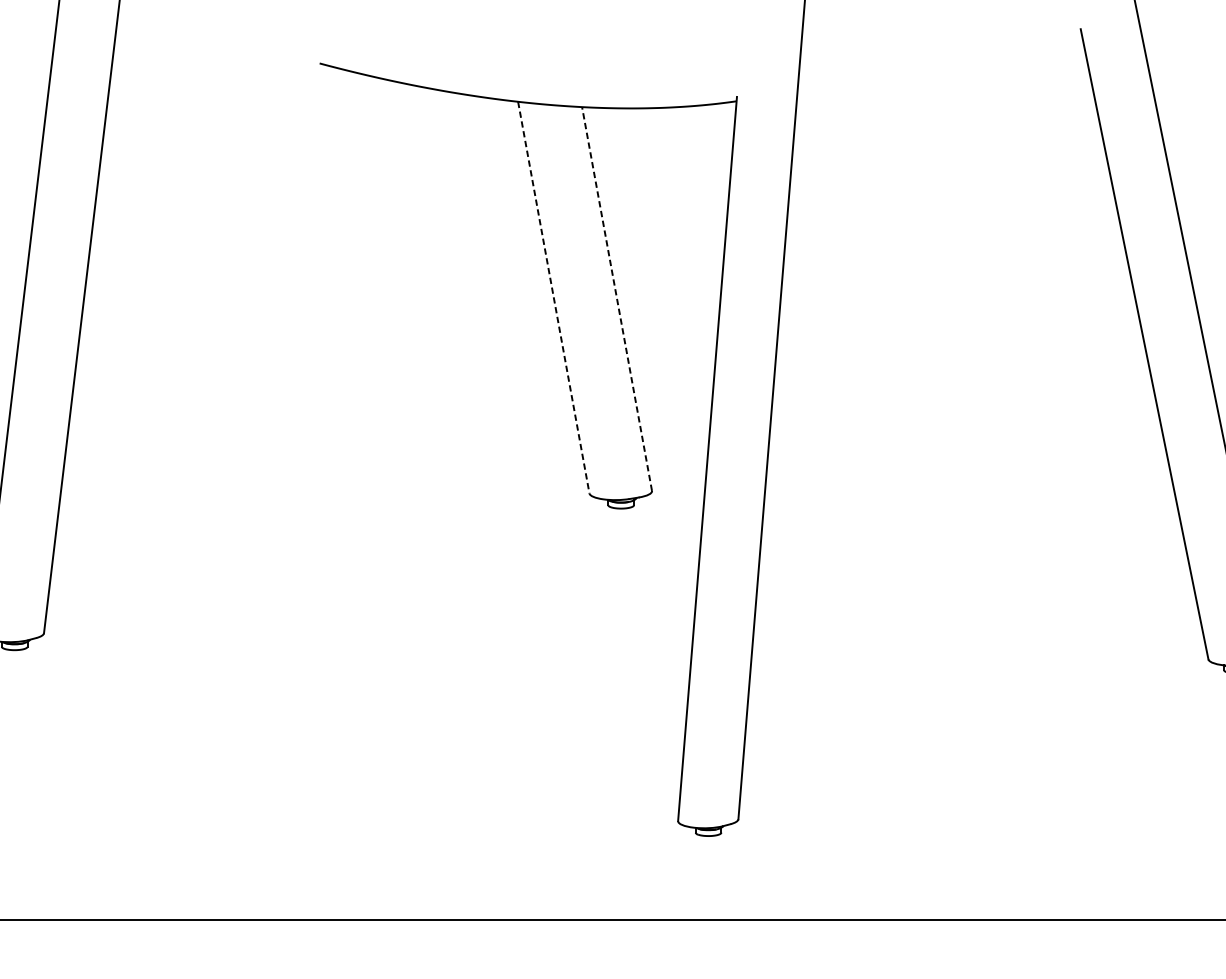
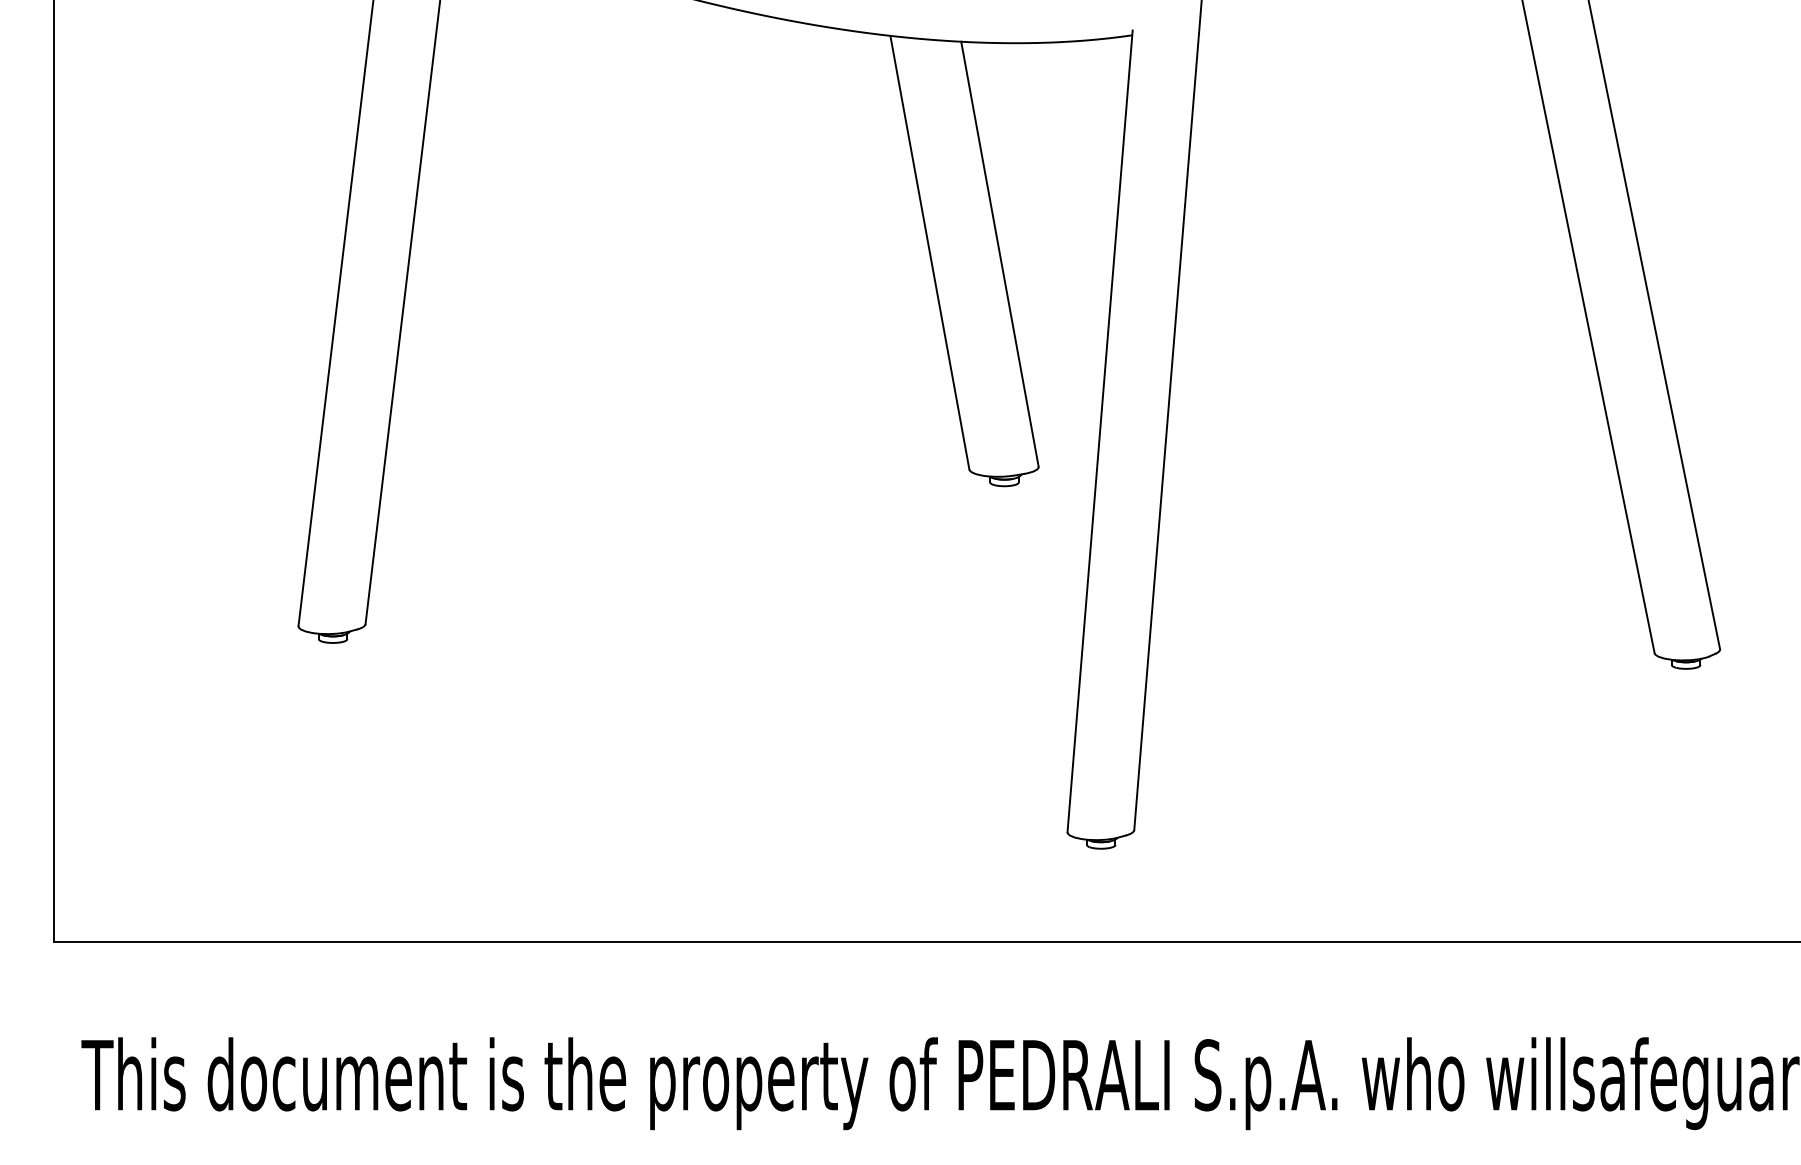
line: (553, 298) -> (929, 253), dashed -> solid
line: (616, 299) -> (999, 254), dashed -> solid

